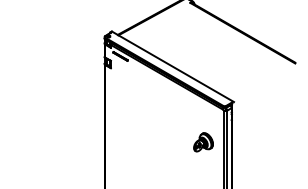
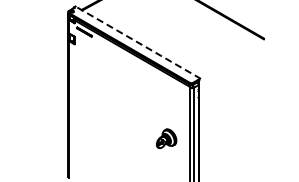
line: (172, 66) -> (137, 42), solid -> dashed
part: (203, 142) -> (166, 138), moved

